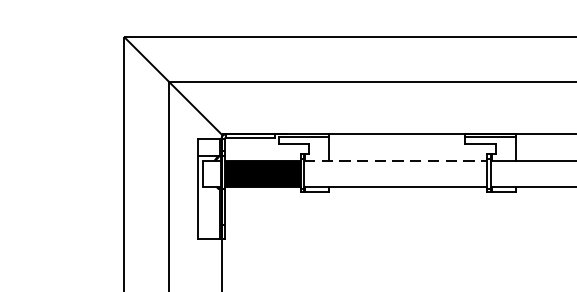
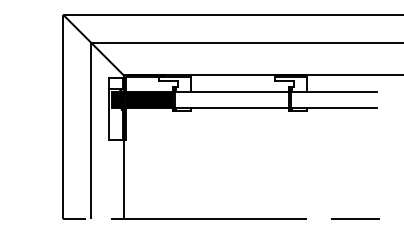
line: (394, 160) -> (231, 91), dashed -> solid
fill: (211, 173) -> (117, 99), added

